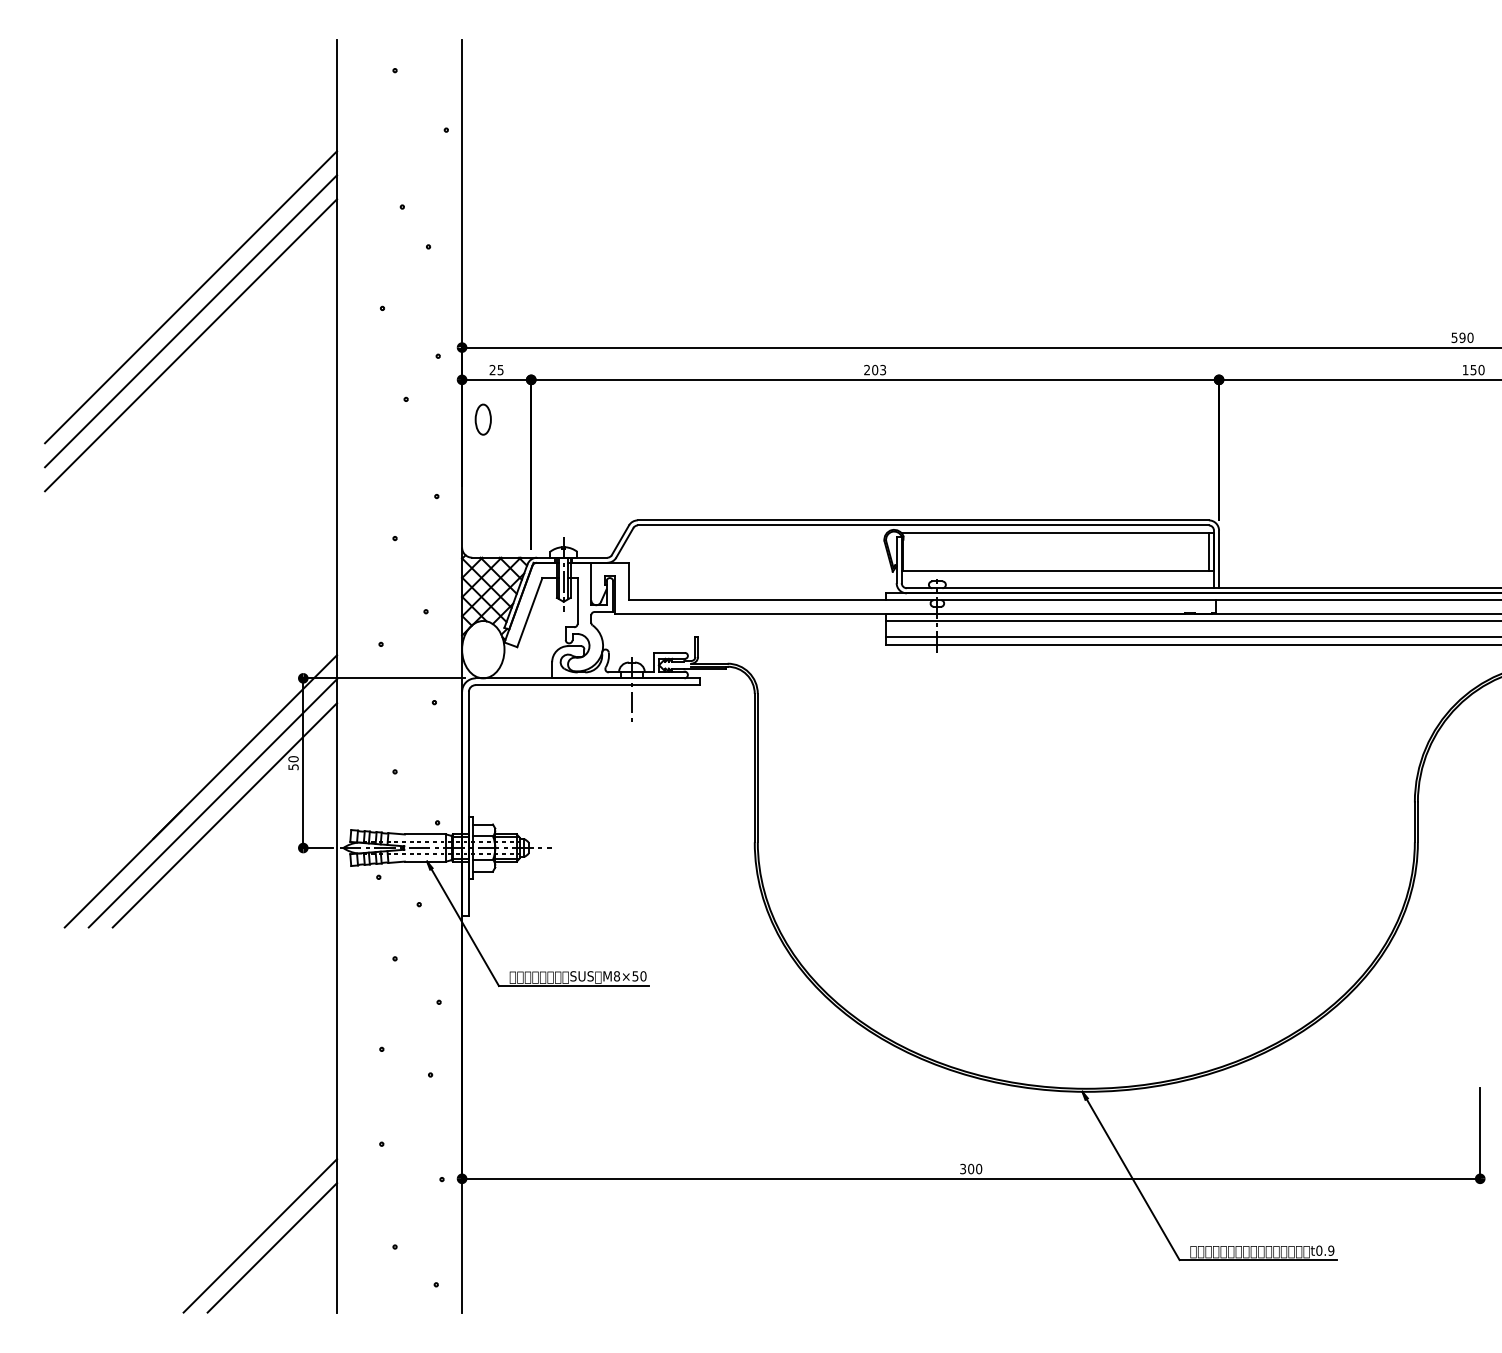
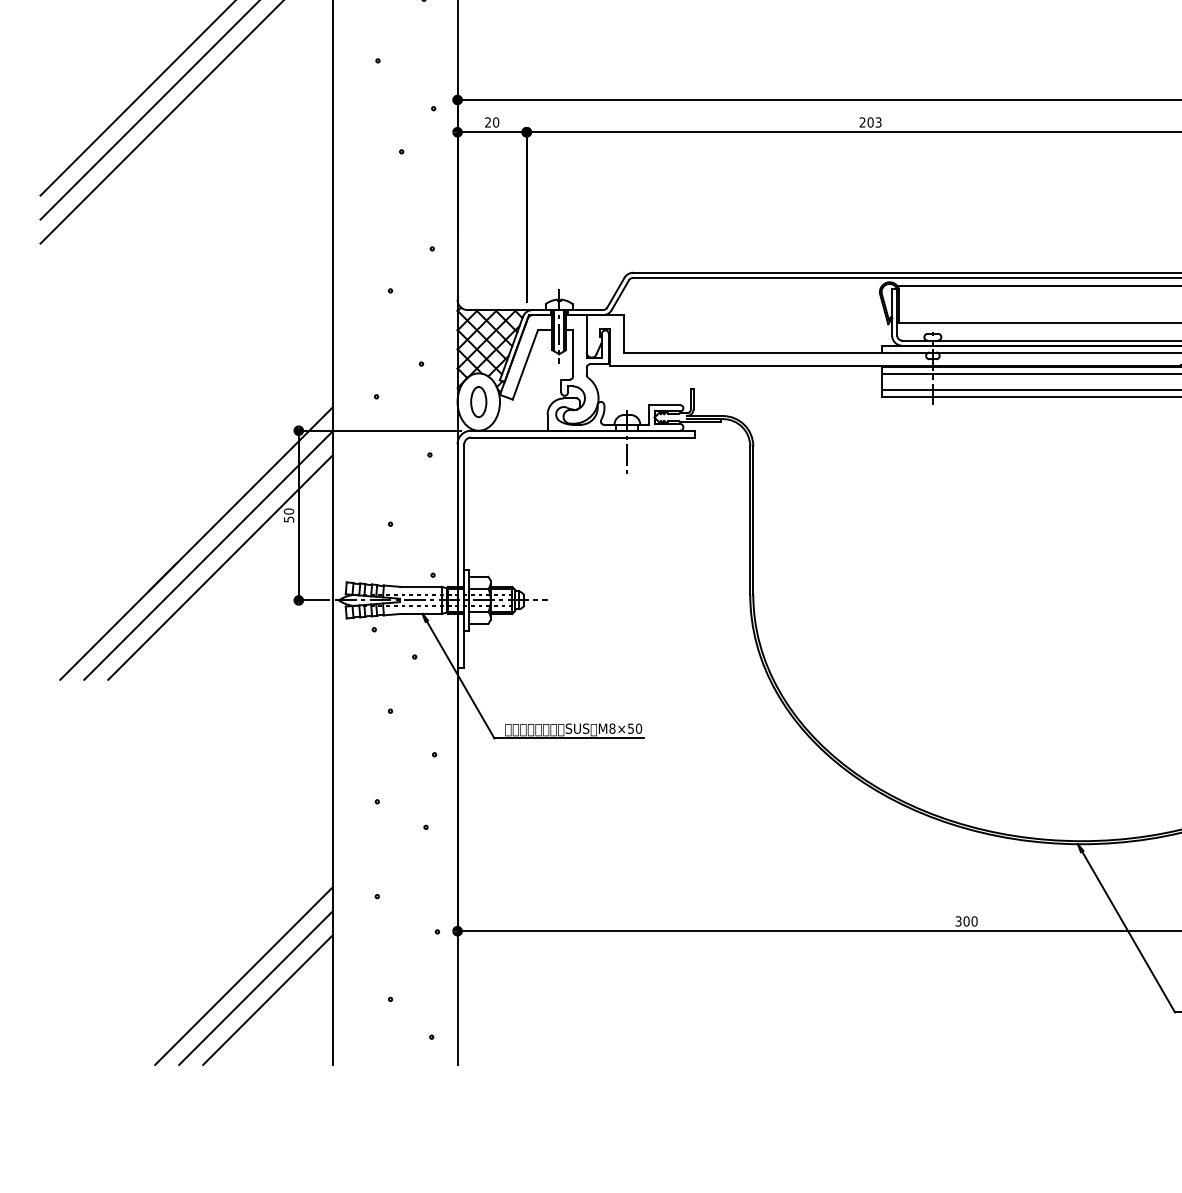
text: (500, 369) -> (495, 121), 25 -> 20
part: (482, 419) -> (477, 401), moved
line: (248, 1223) -> (243, 975), added

